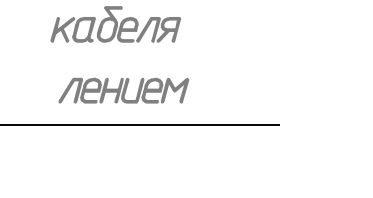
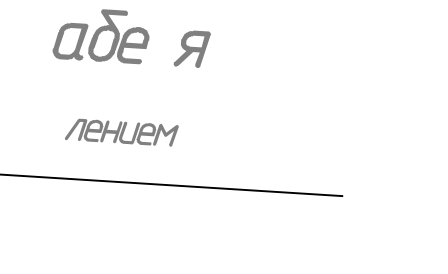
fill: (62, 29) -> (39, 38), removed
fill: (148, 29) -> (162, 46), removed
part: (123, 90) -> (121, 132), size x0.6

